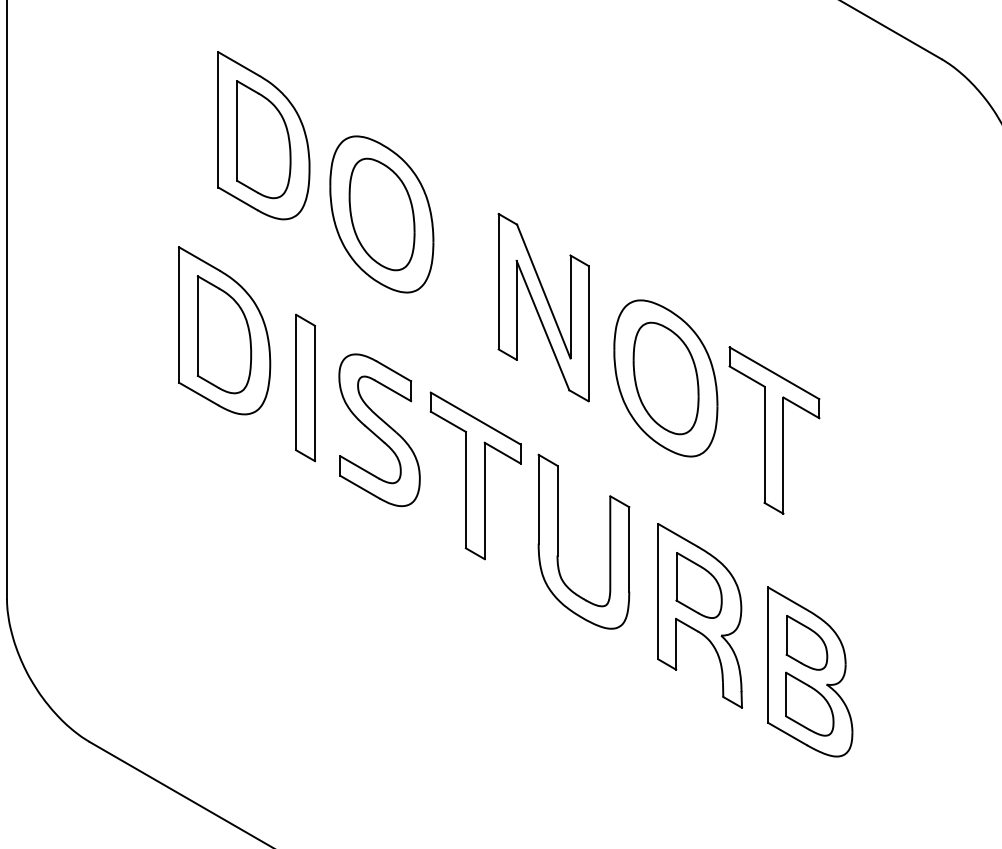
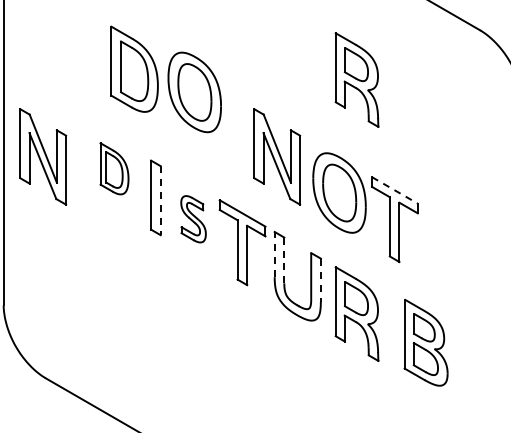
part: (699, 155) -> (356, 79), added
part: (381, 214) -> (194, 92), moved
part: (85, 306) -> (43, 156), added
part: (224, 330) -> (114, 168), size x0.6
line: (775, 373) -> (395, 190), solid -> dashed
line: (314, 395) -> (160, 201), solid -> dashed
part: (379, 428) -> (193, 218), size x0.6
line: (538, 499) -> (274, 254), solid -> dashed
line: (557, 510) -> (284, 260), solid -> dashed
line: (628, 550) -> (320, 280), solid -> dashed
part: (809, 671) -> (425, 342), moved

